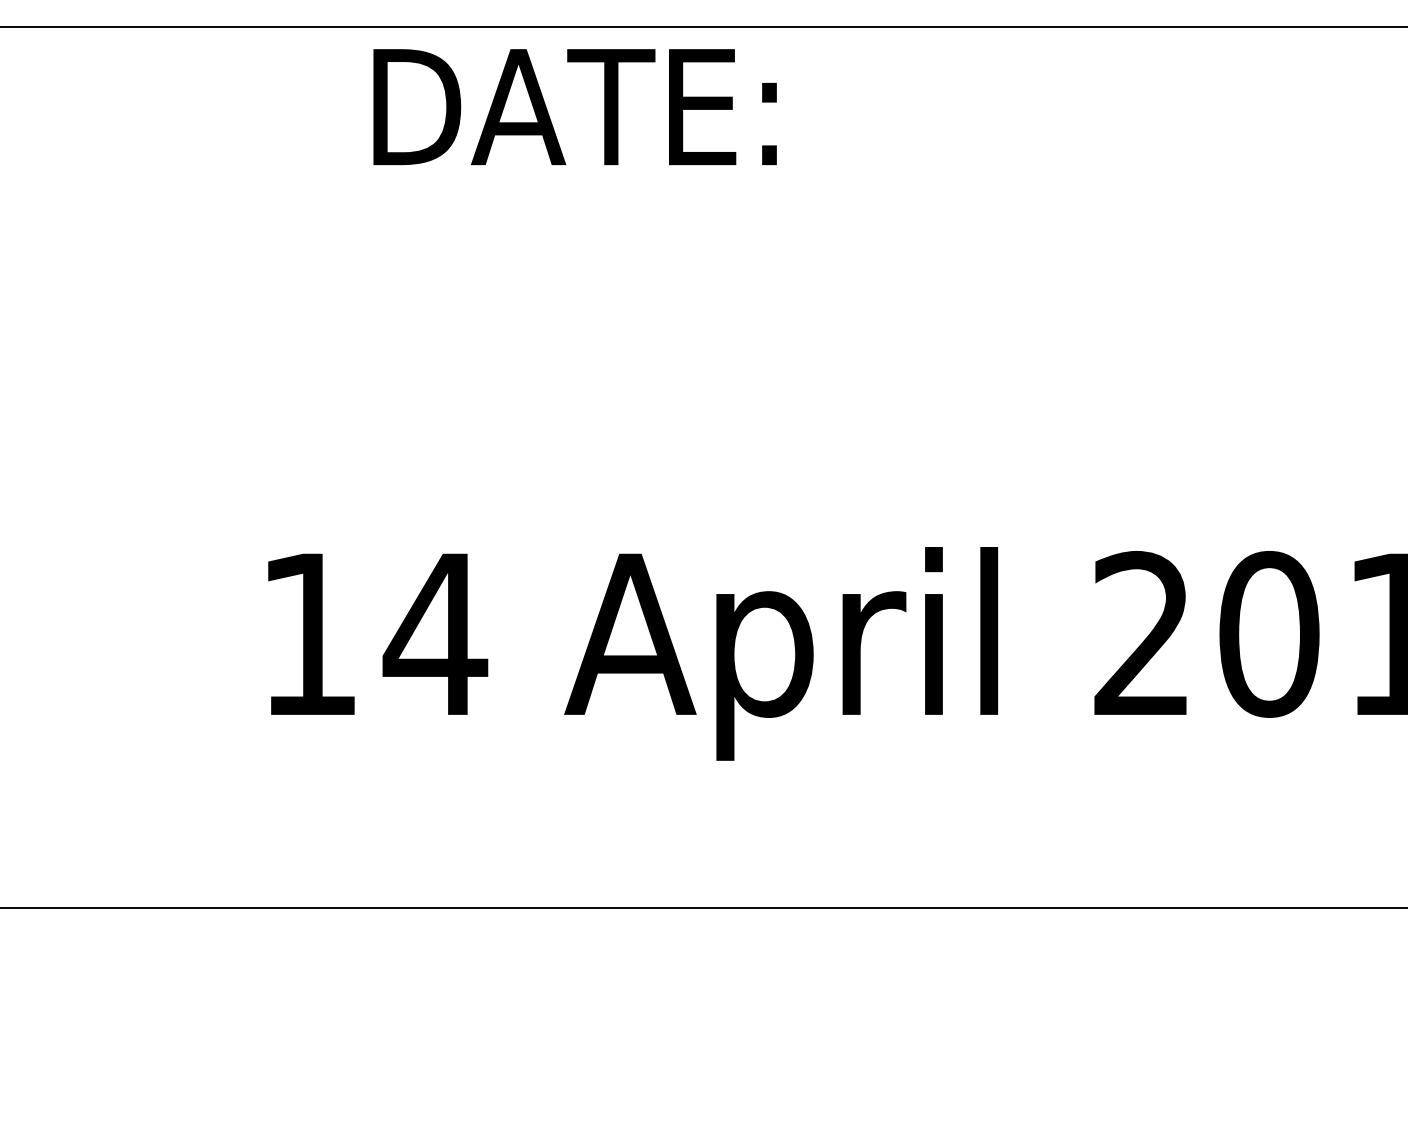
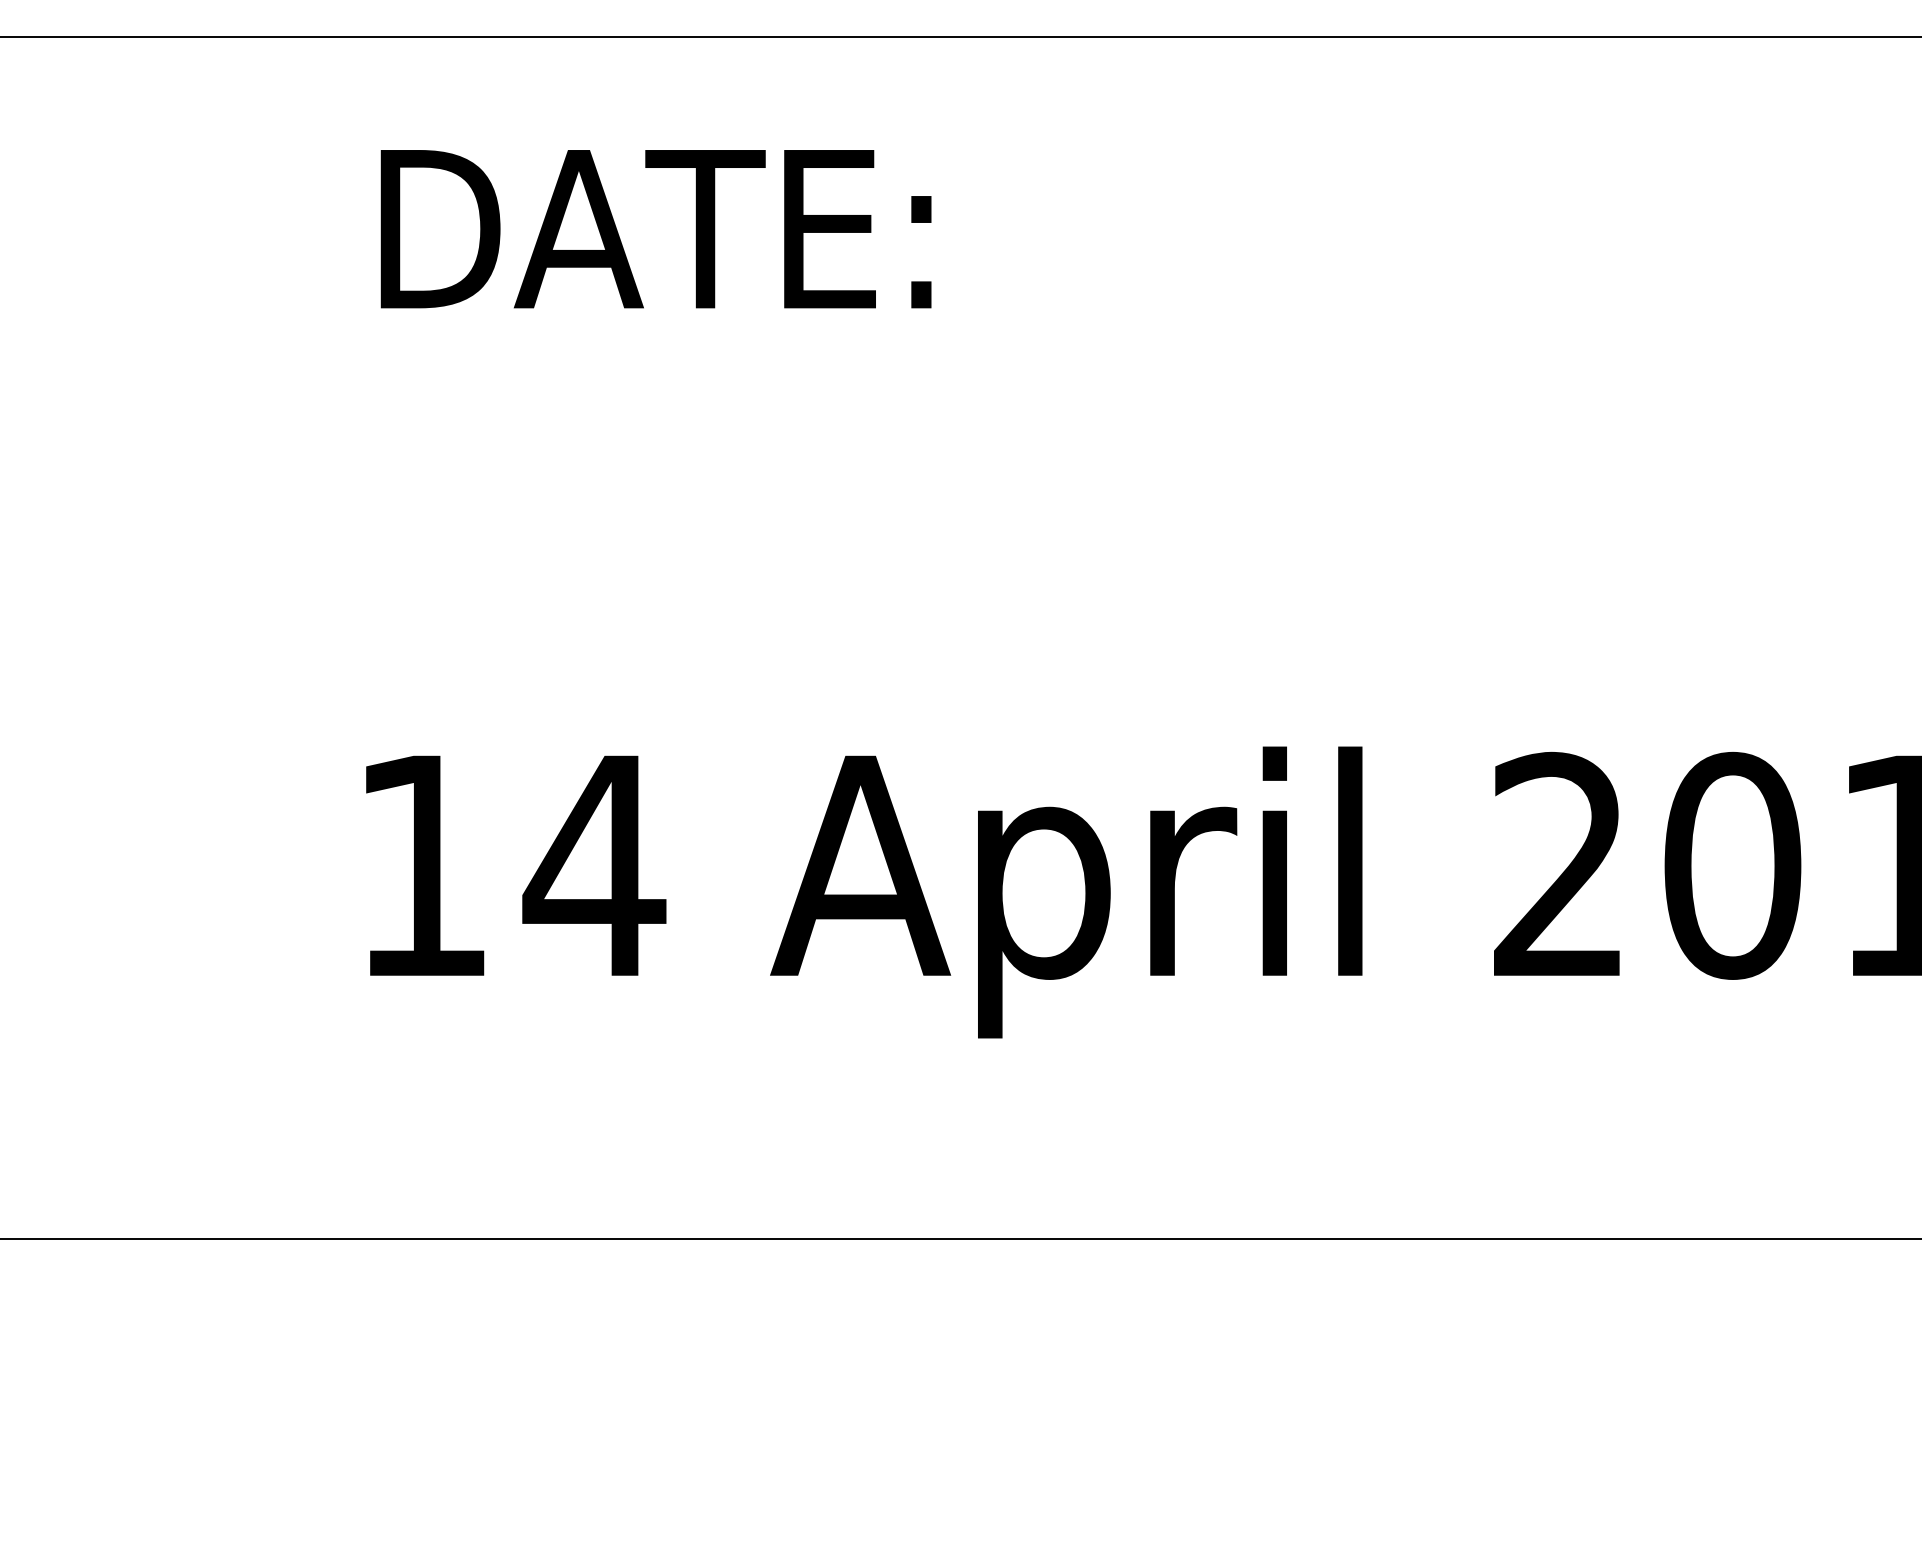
text: (574, 107) -> (655, 229), moved

